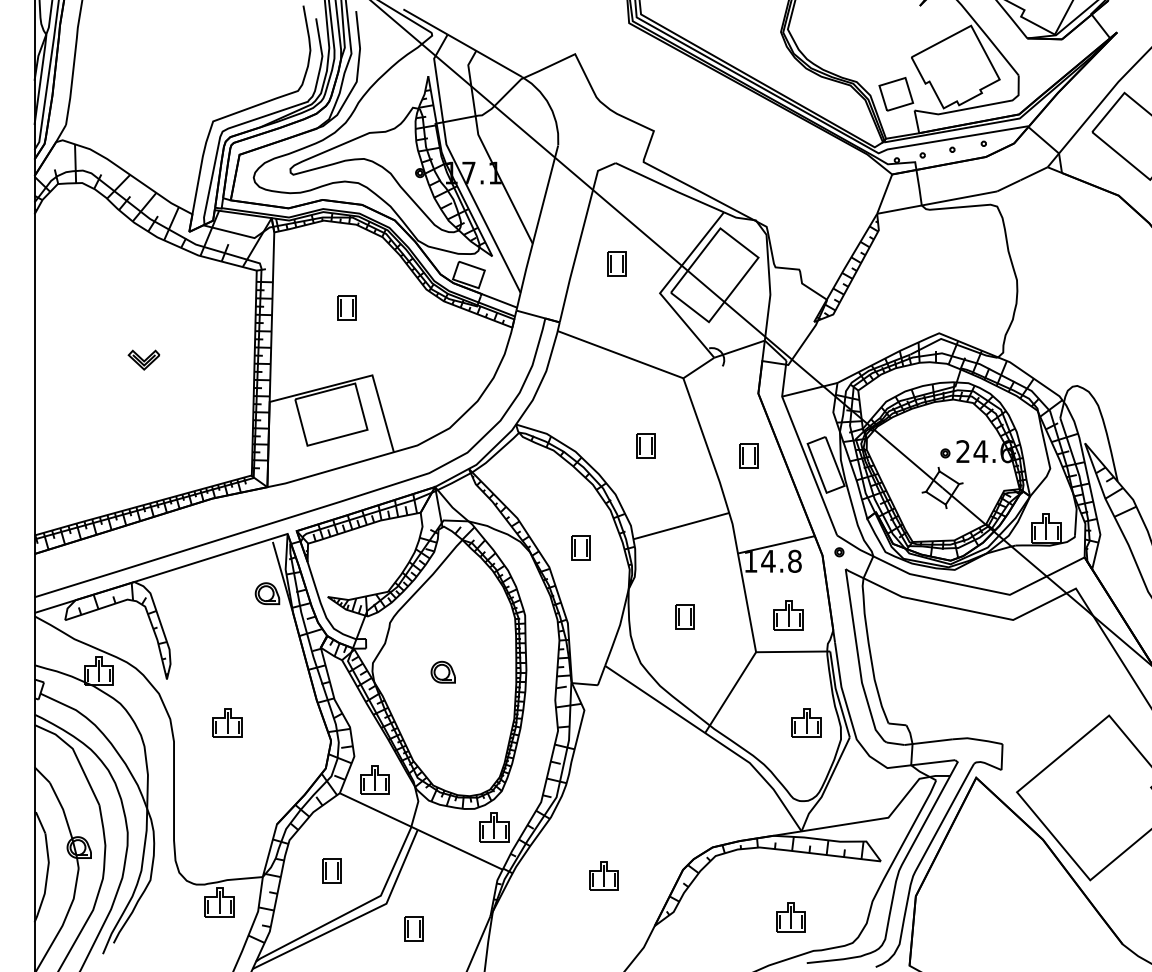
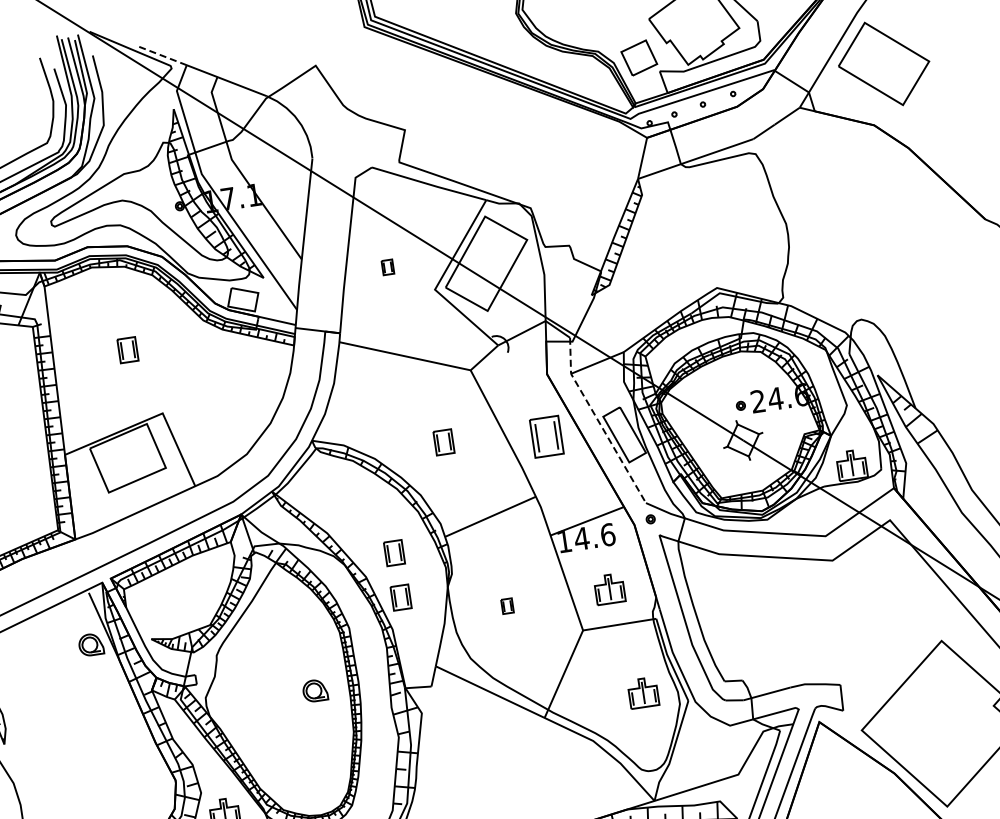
line: (425, 21) -> (162, 55), solid -> dashed
part: (616, 263) -> (387, 266), size x0.6
line: (802, 448) -> (598, 422), solid -> dashed
part: (748, 455) -> (546, 437), size x1.6
text: (794, 560) -> (607, 534), 14.8 -> 14.6
part: (580, 592) -> (400, 597), added
part: (684, 616) -> (506, 605), size x0.6
part: (442, 671) -> (314, 690), moved
part: (227, 722) -> (70, 778), removed

